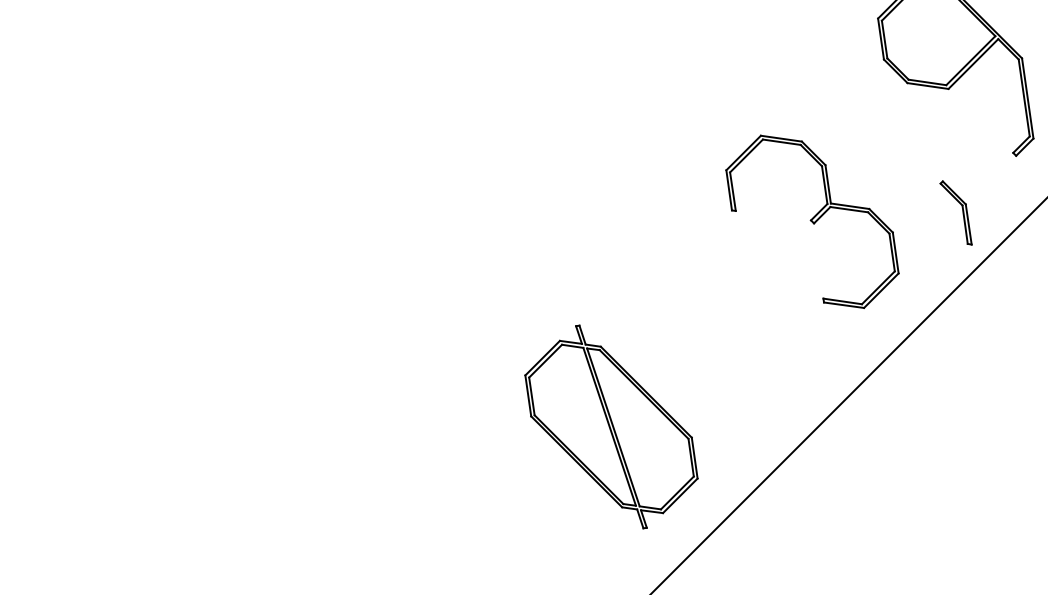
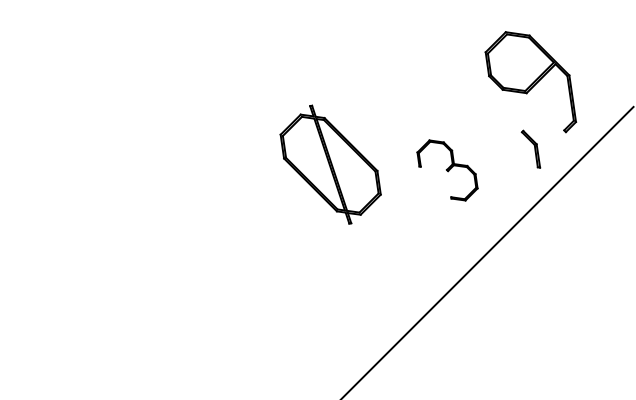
part: (955, 211) -> (530, 148), moved
part: (812, 221) -> (447, 170), size x0.6
part: (611, 426) -> (330, 164), moved

